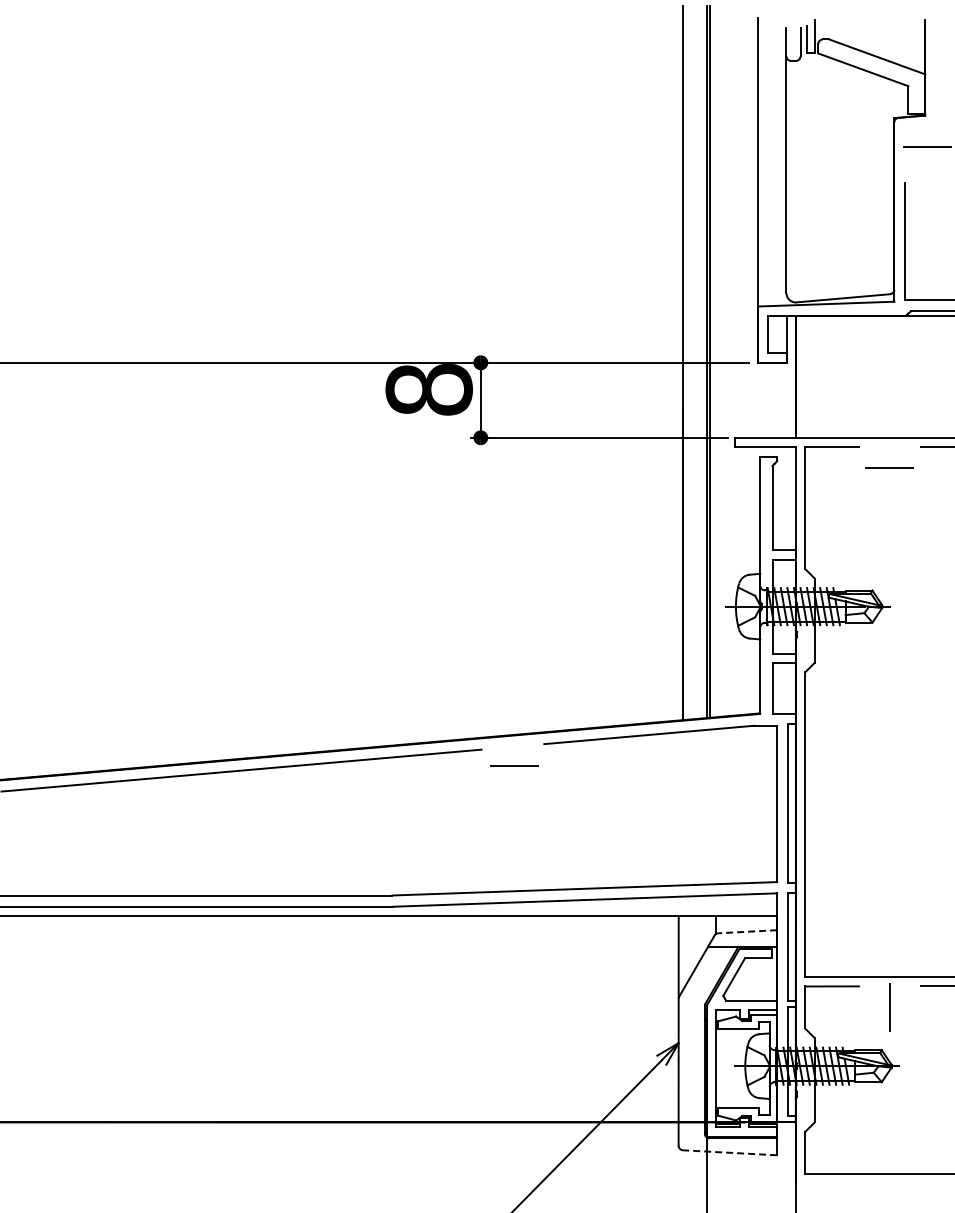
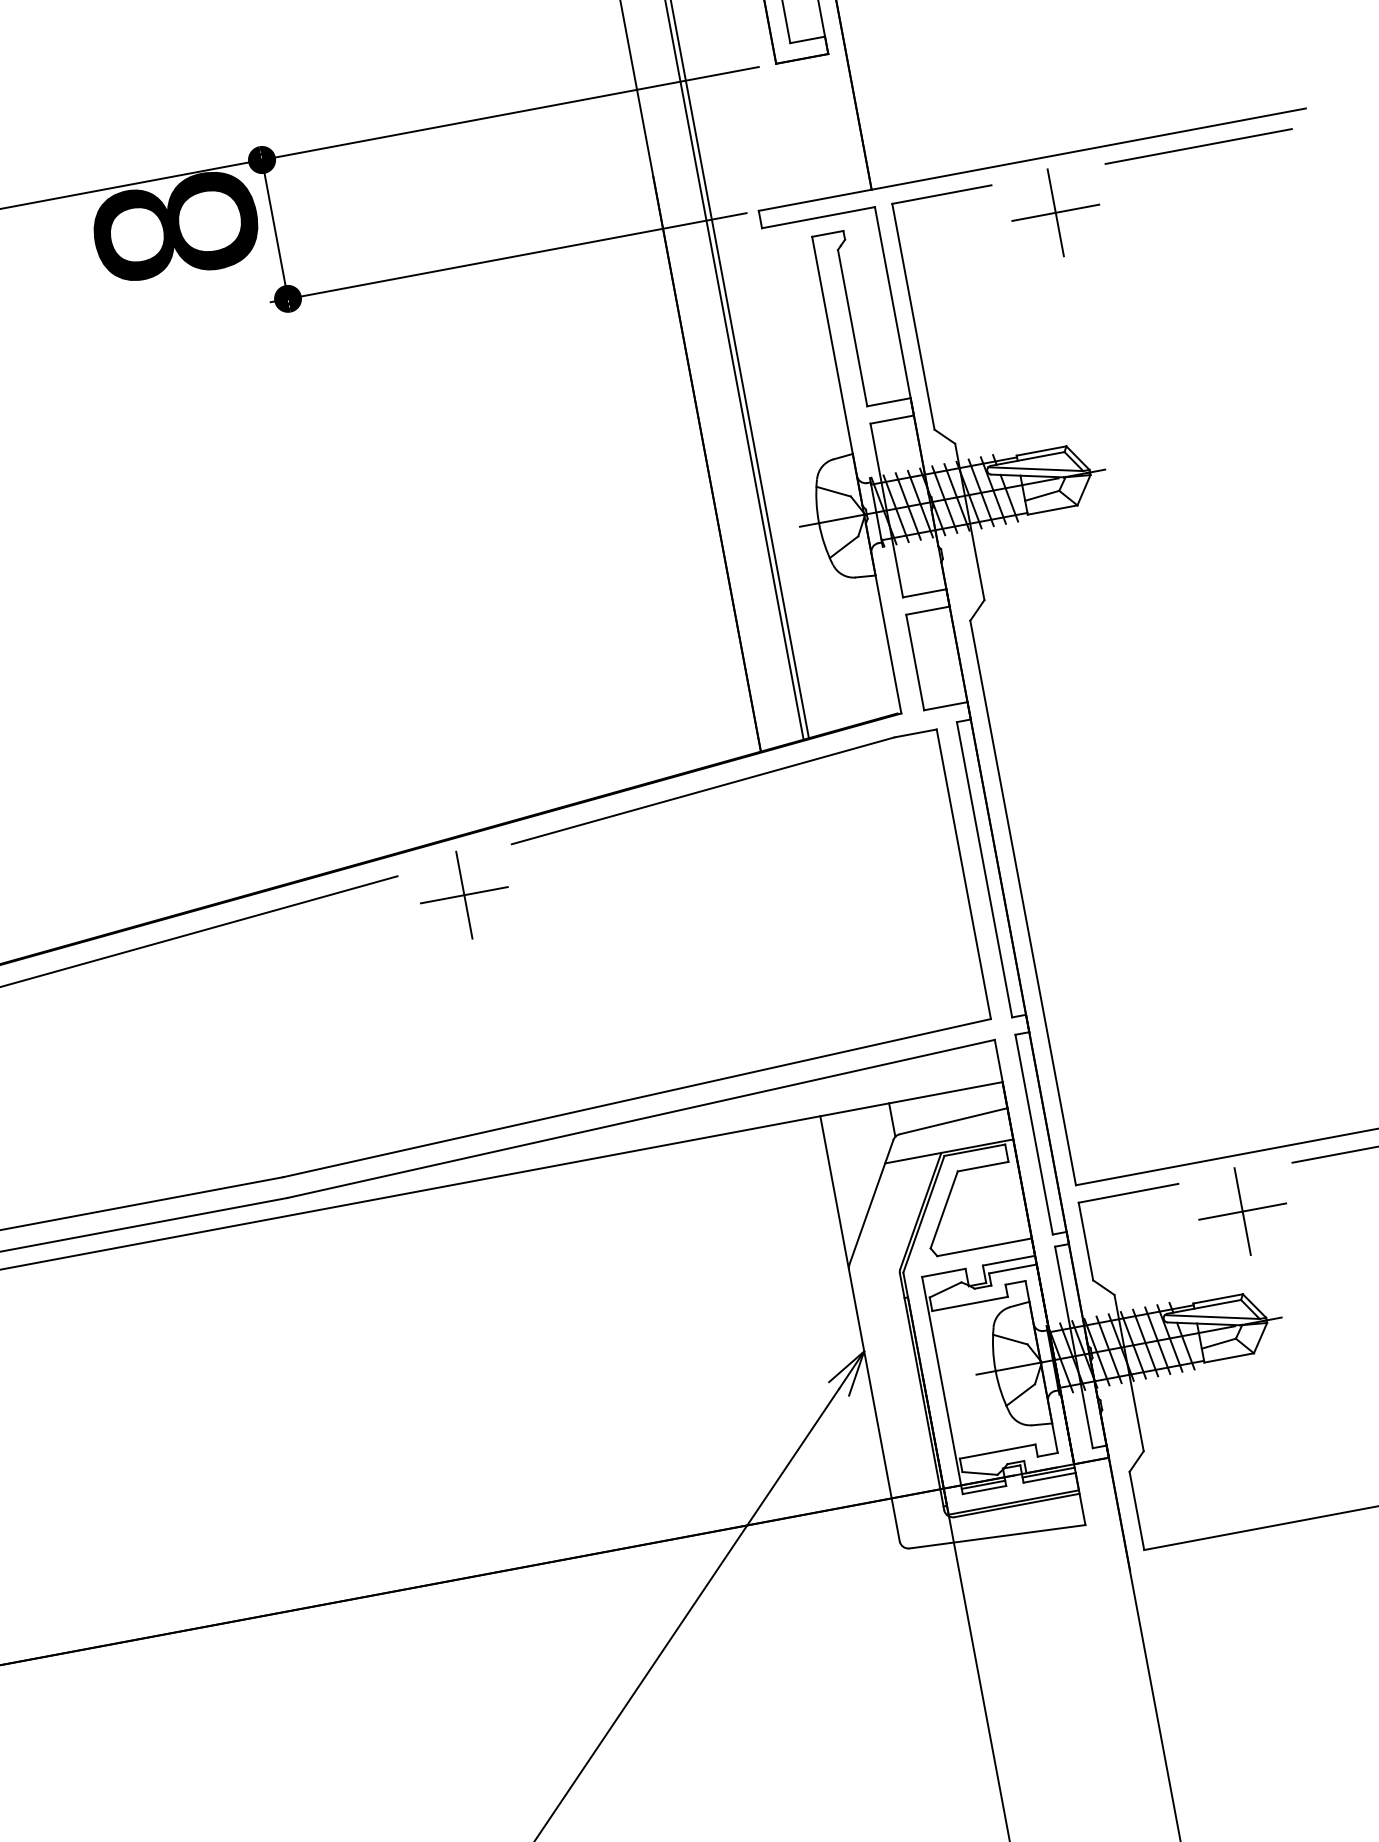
line: (889, 467) -> (1055, 212), added
line: (514, 765) -> (464, 894), added
line: (747, 931) -> (953, 1120), dashed -> solid
line: (889, 1007) -> (1242, 1212), added
line: (729, 1152) -> (996, 1536), dashed -> solid

